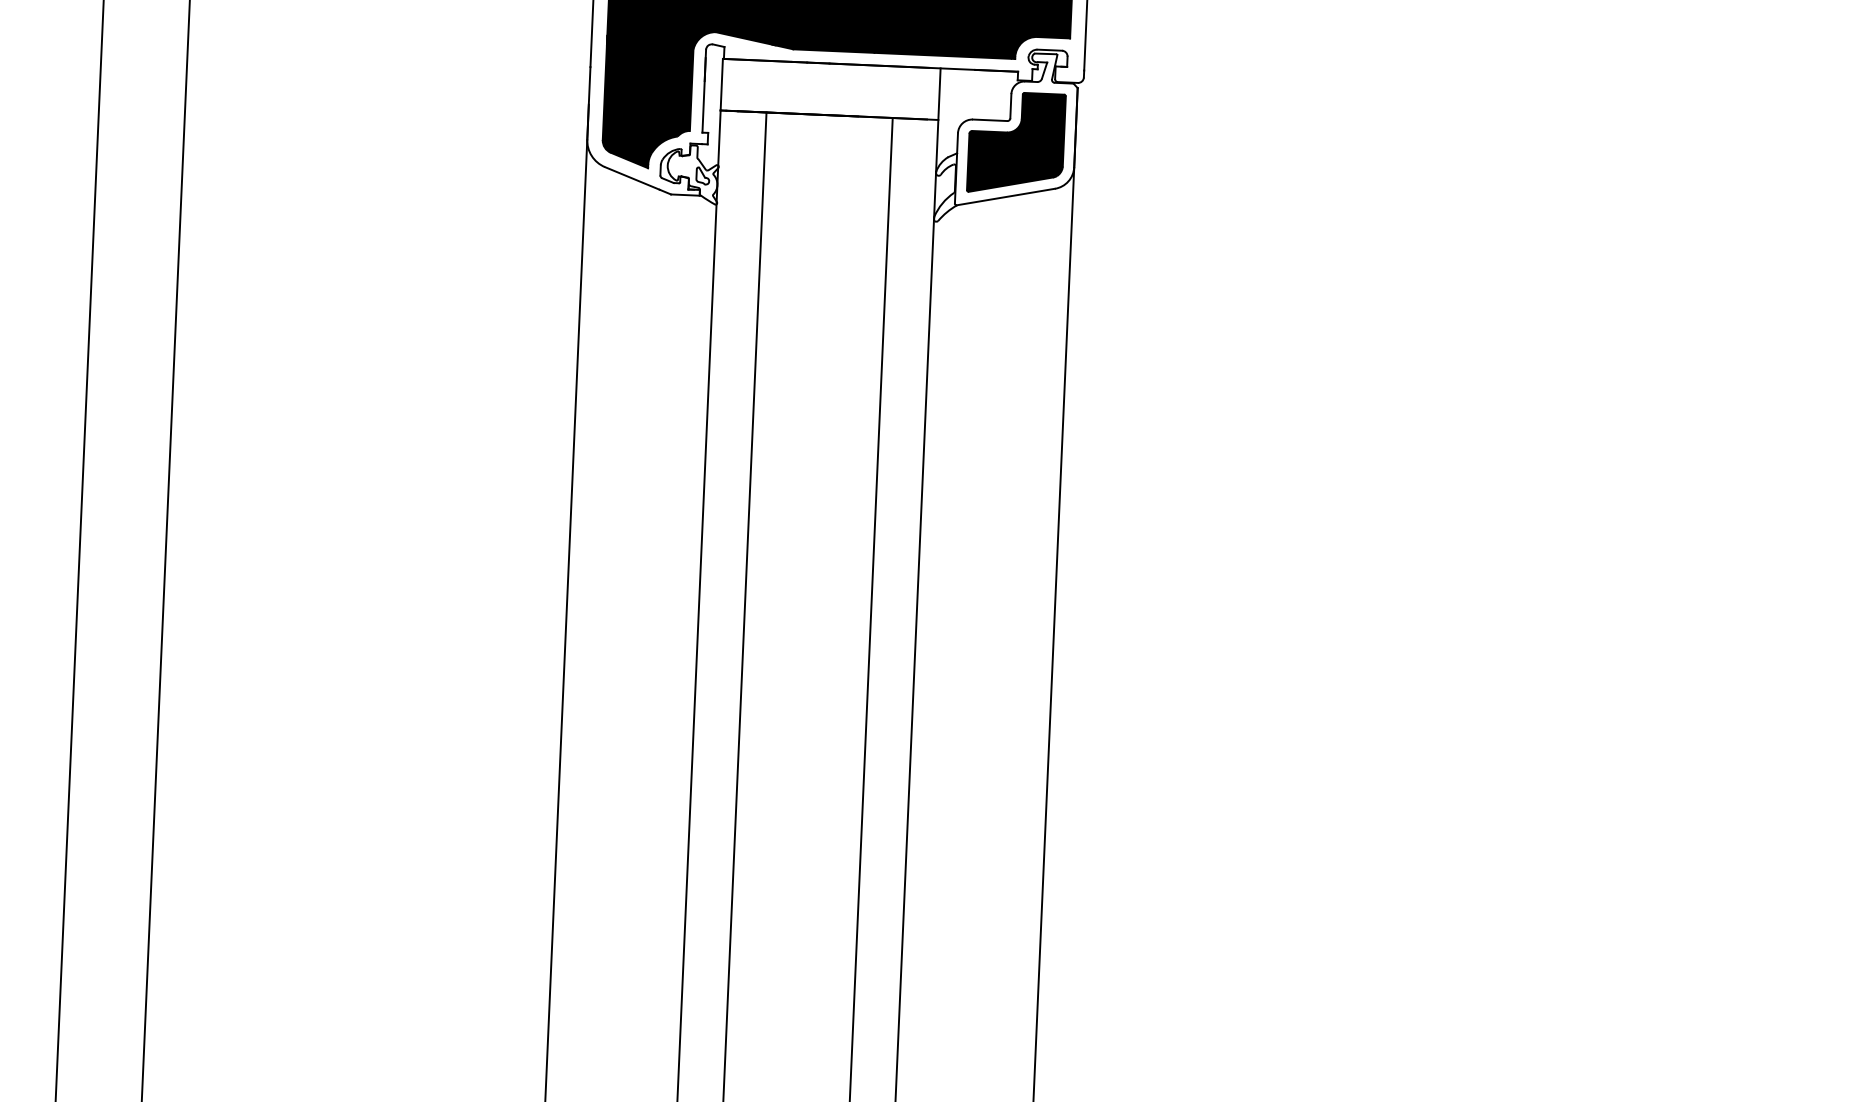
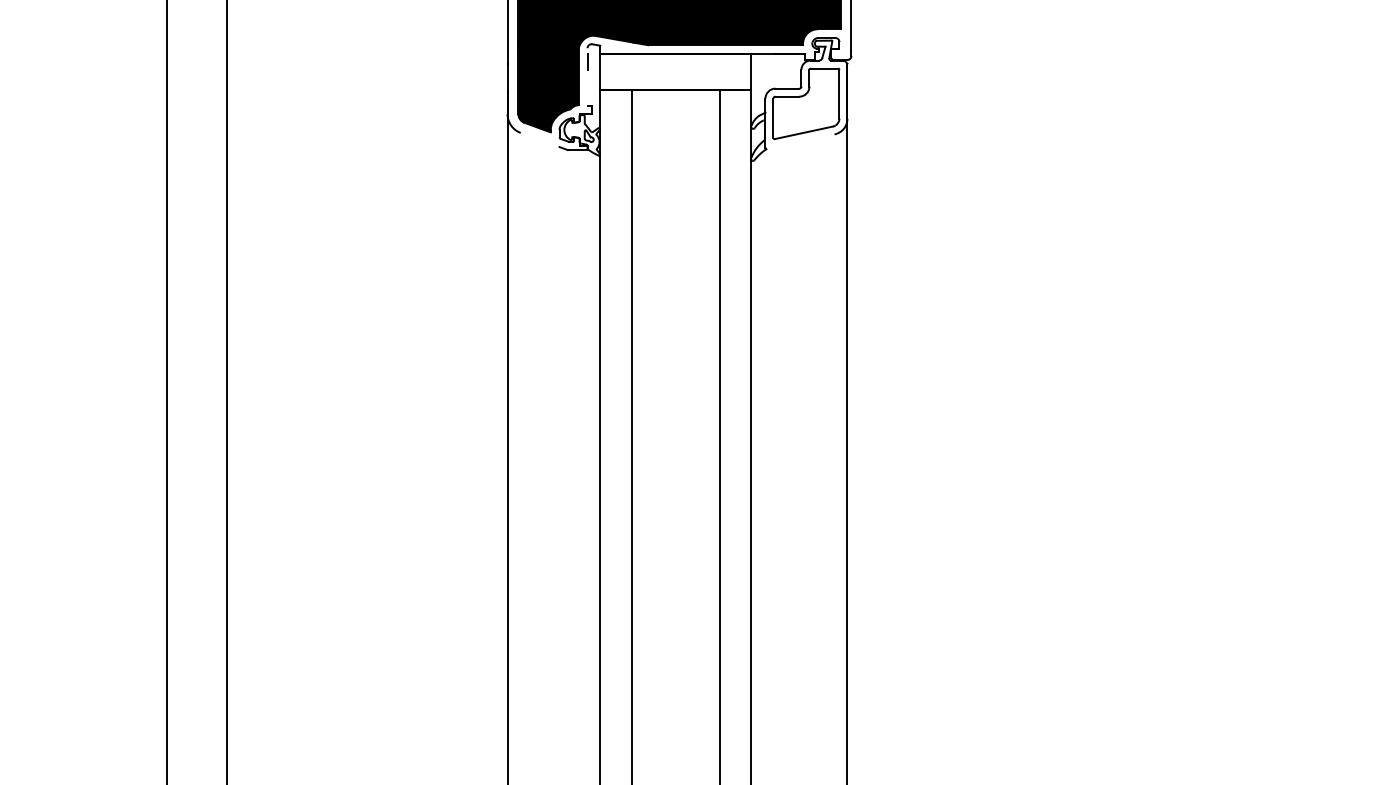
line: (704, 91) -> (587, 77), removed
fill: (1016, 142) -> (806, 103), removed
line: (631, 177) -> (539, 139), removed
line: (1005, 196) -> (800, 141), removed

